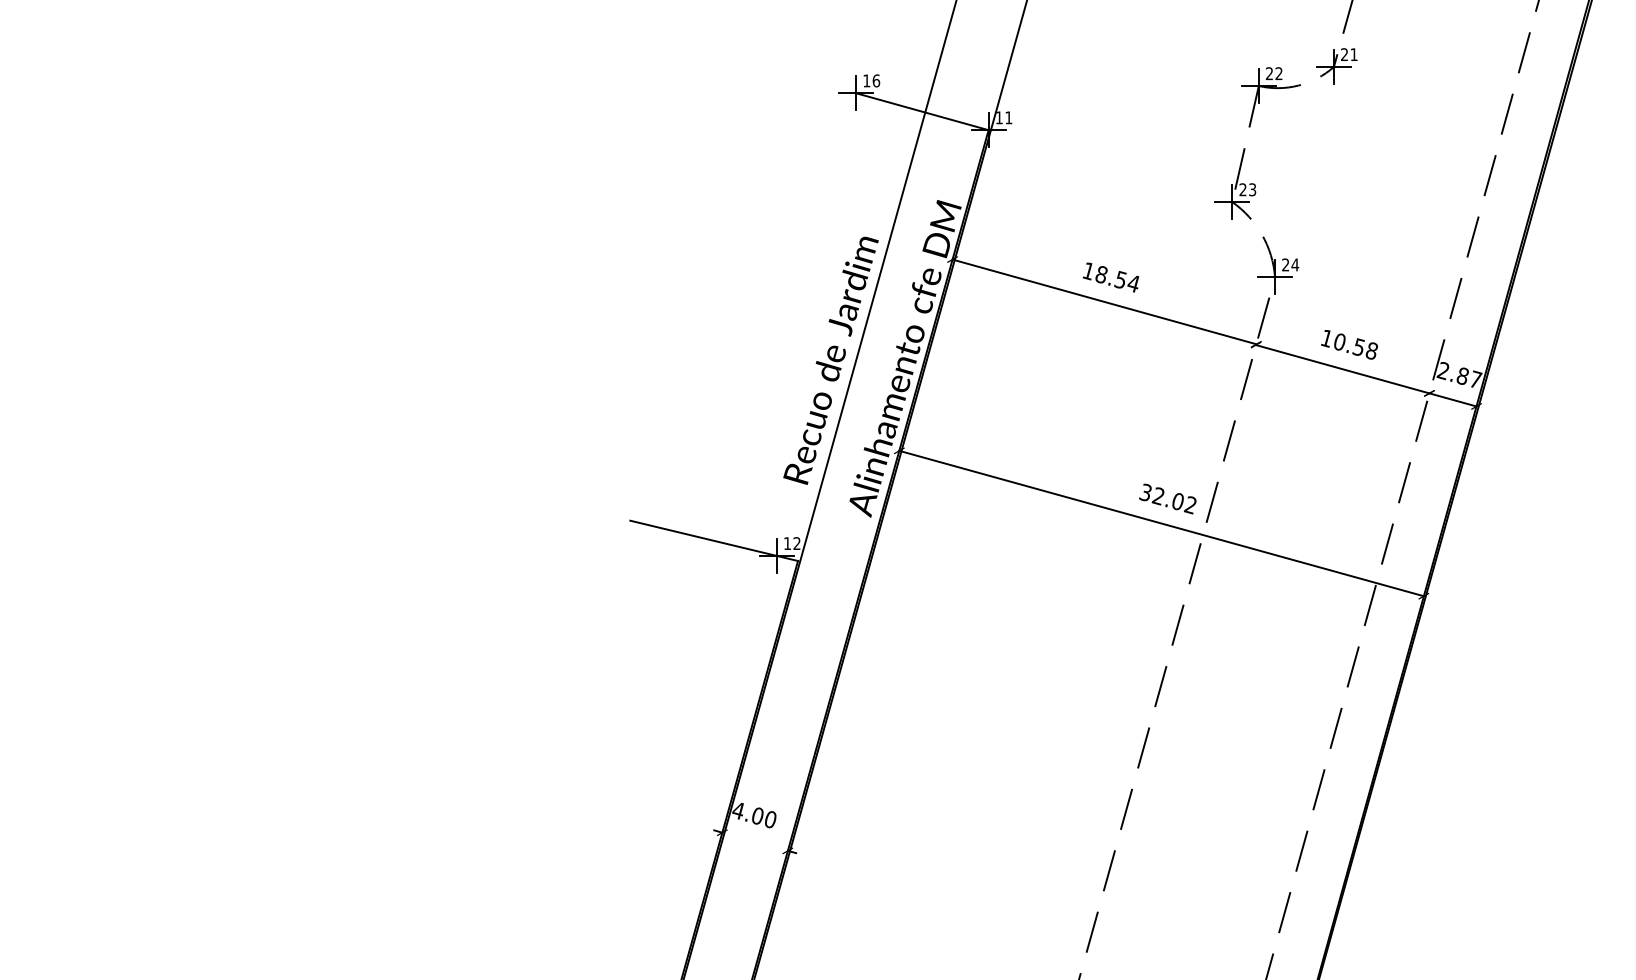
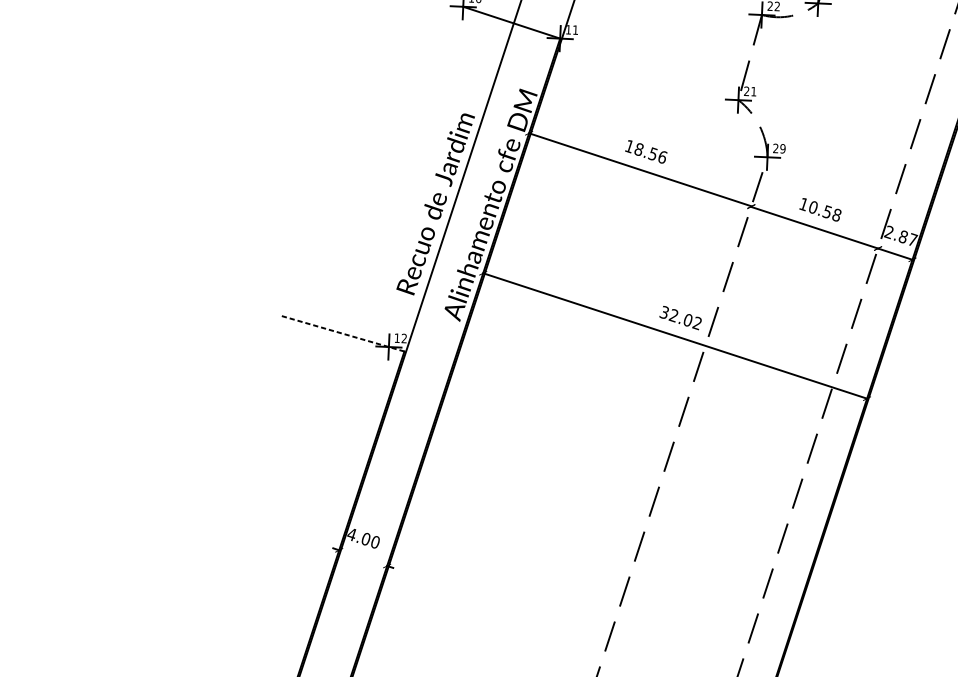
text: (1252, 189) -> (753, 91), 23 -> 21
text: (1295, 264) -> (783, 148), 24 -> 29
text: (1133, 283) -> (662, 157), 18.54 -> 18.56
line: (713, 540) -> (342, 333), solid -> dashed

